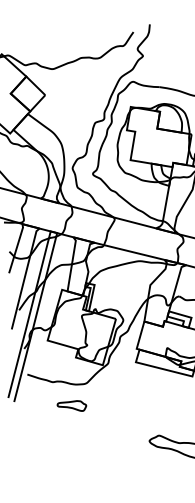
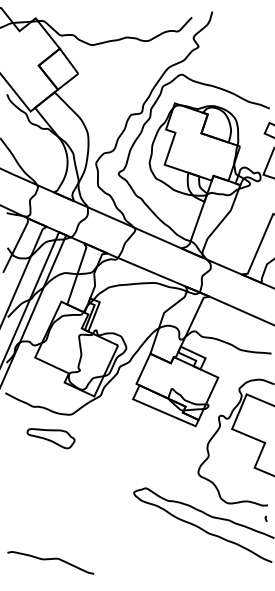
part: (71, 406) -> (50, 438), size x1.43

